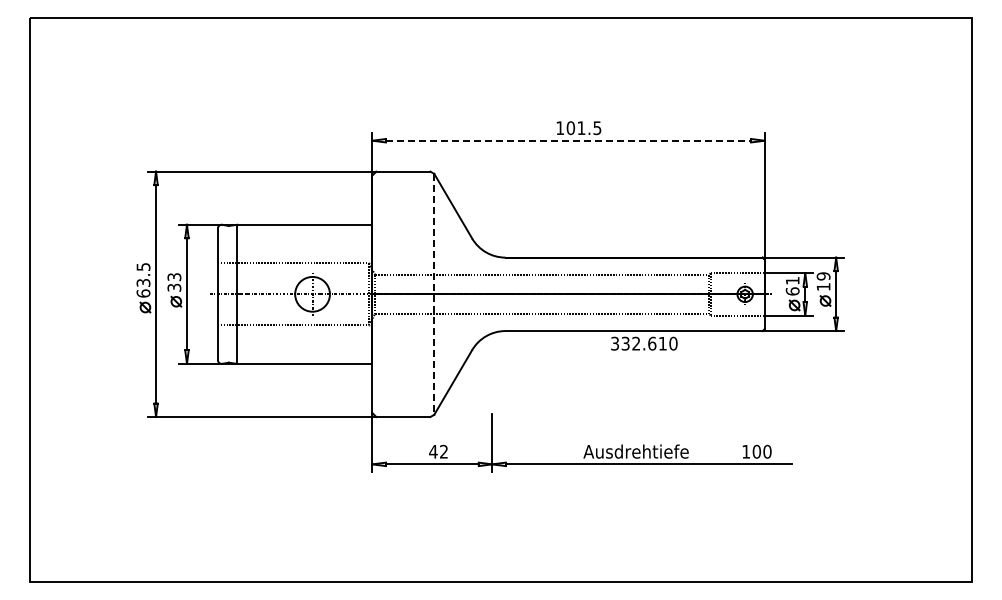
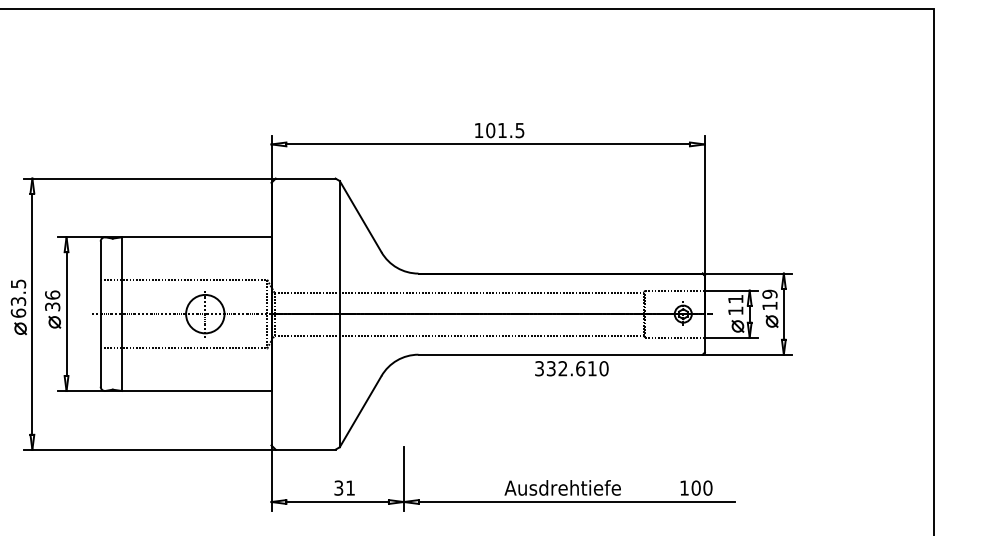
line: (568, 140) -> (488, 144), dashed -> solid
text: (174, 276) -> (52, 294), 33 -> 36
text: (792, 291) -> (735, 311), 61 -> 11
line: (434, 294) -> (340, 314), dashed -> solid
text: (438, 451) -> (344, 487), 42 -> 31

